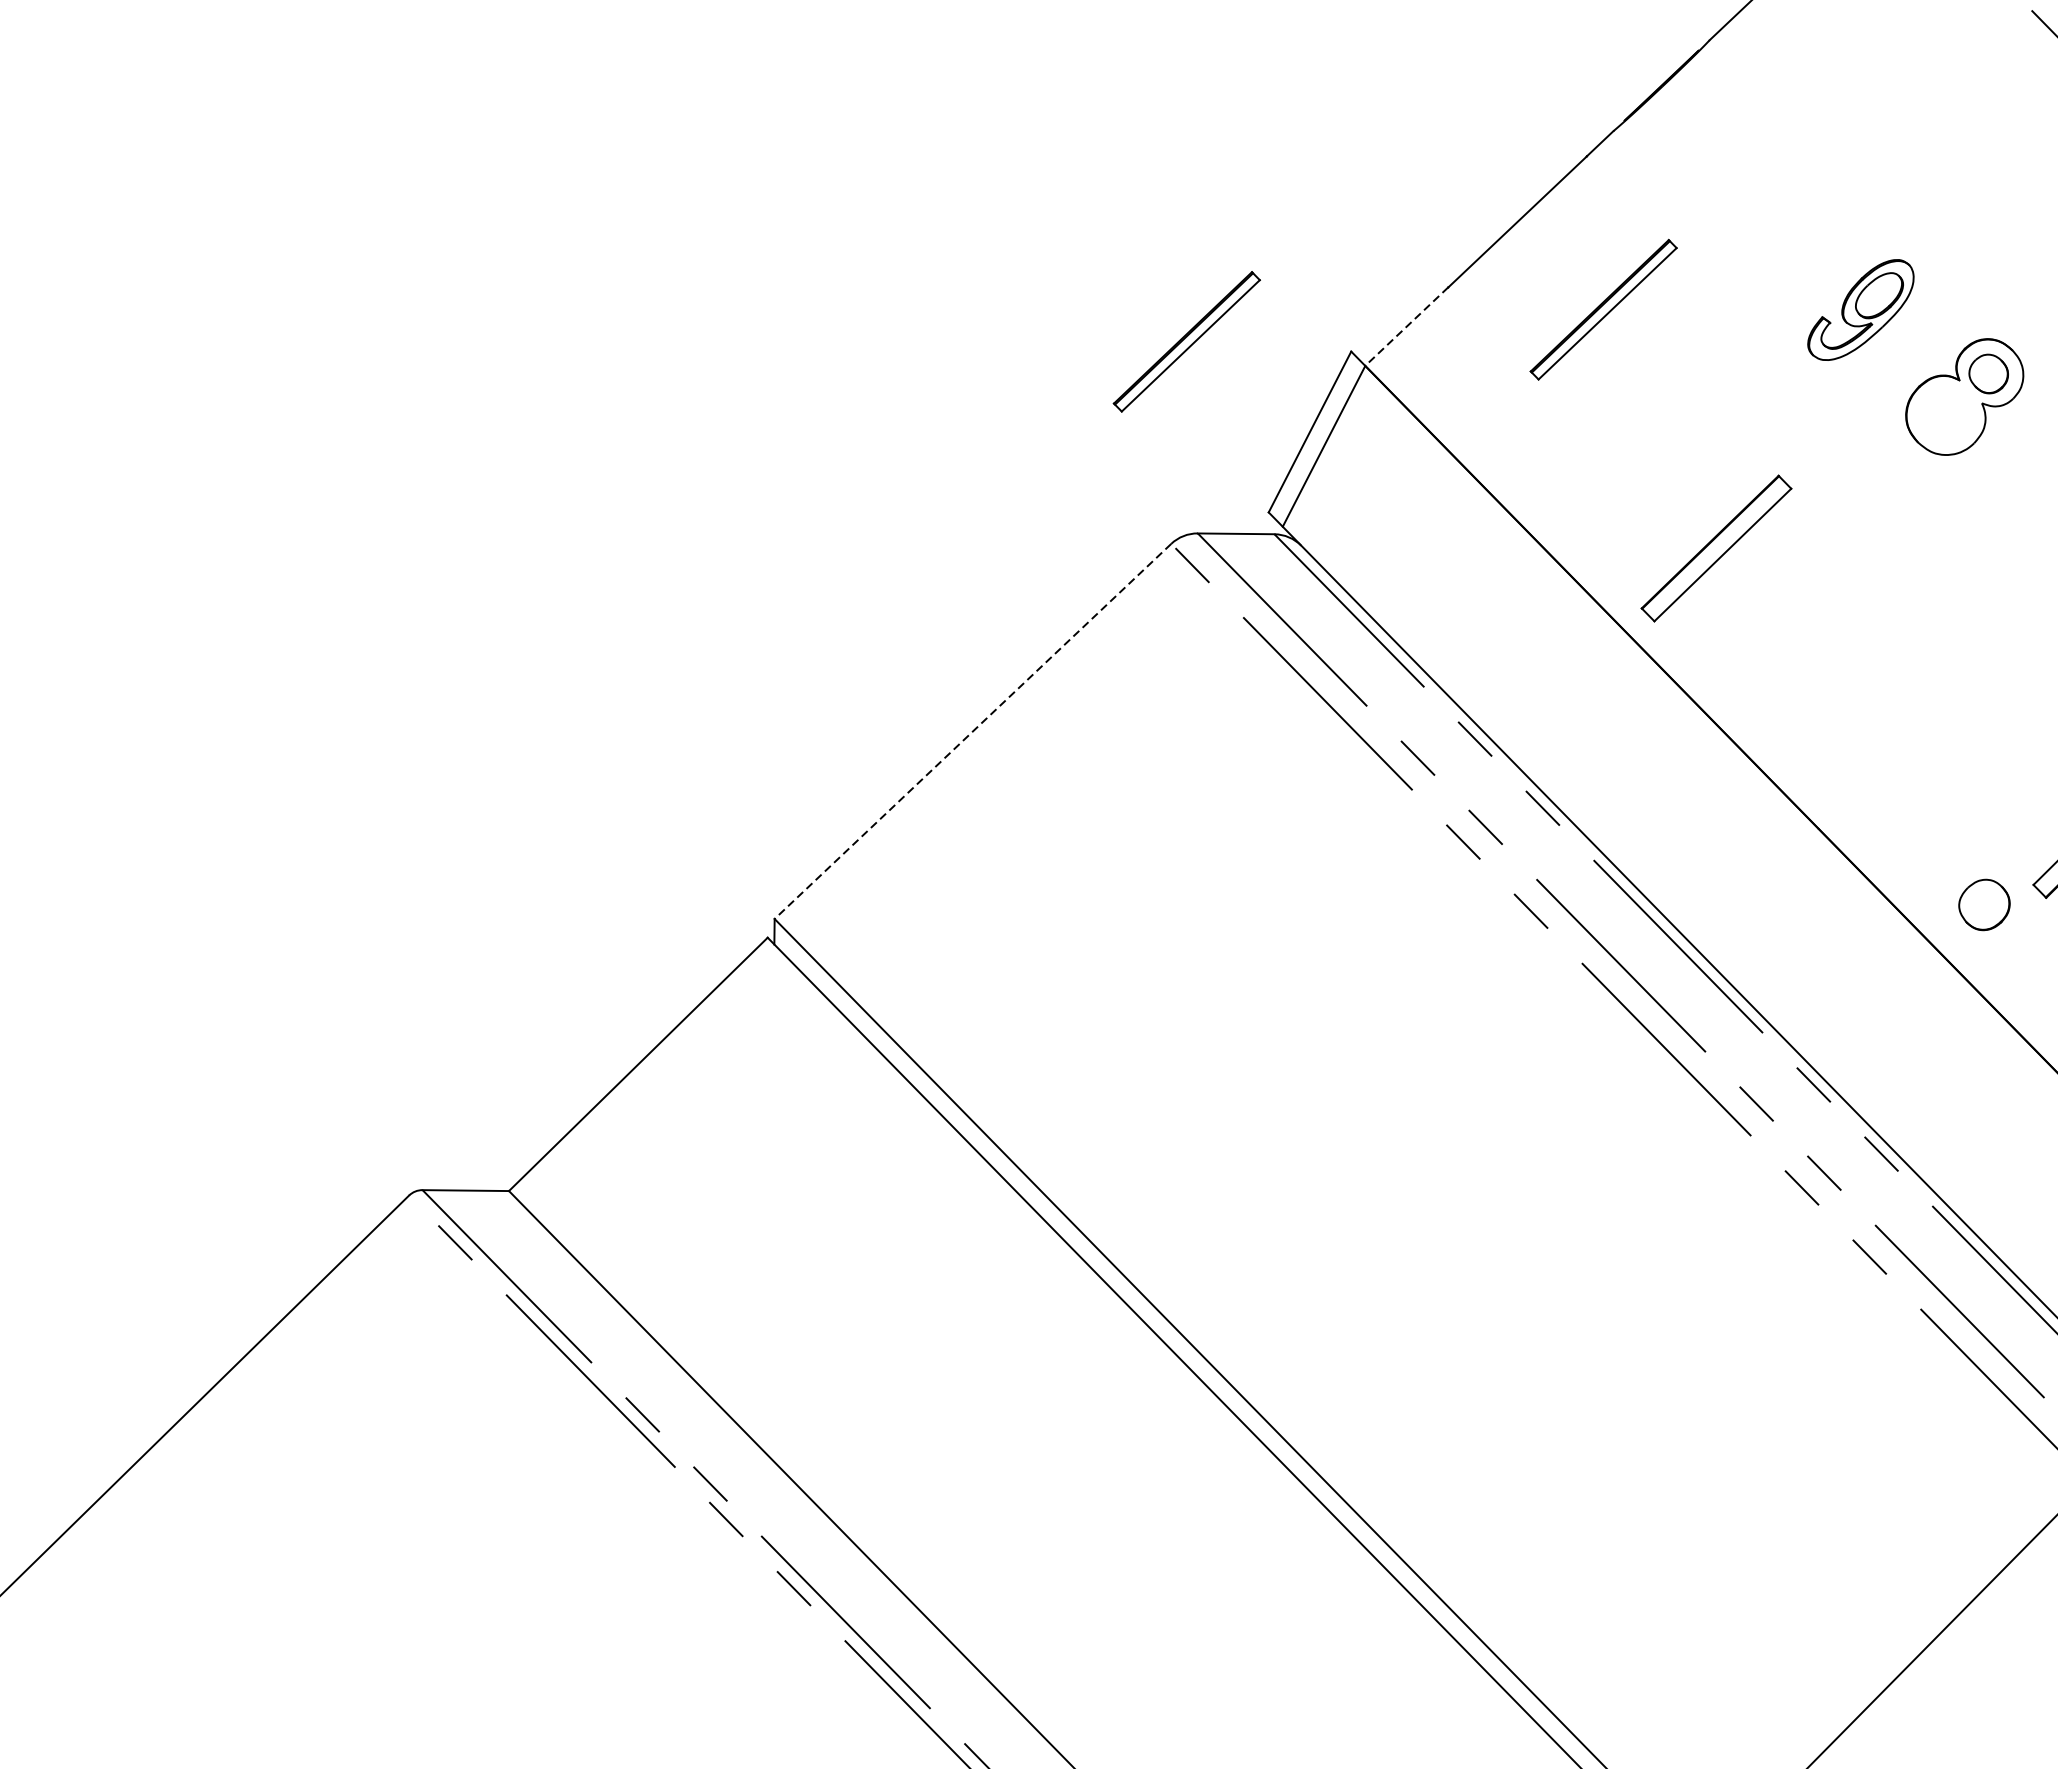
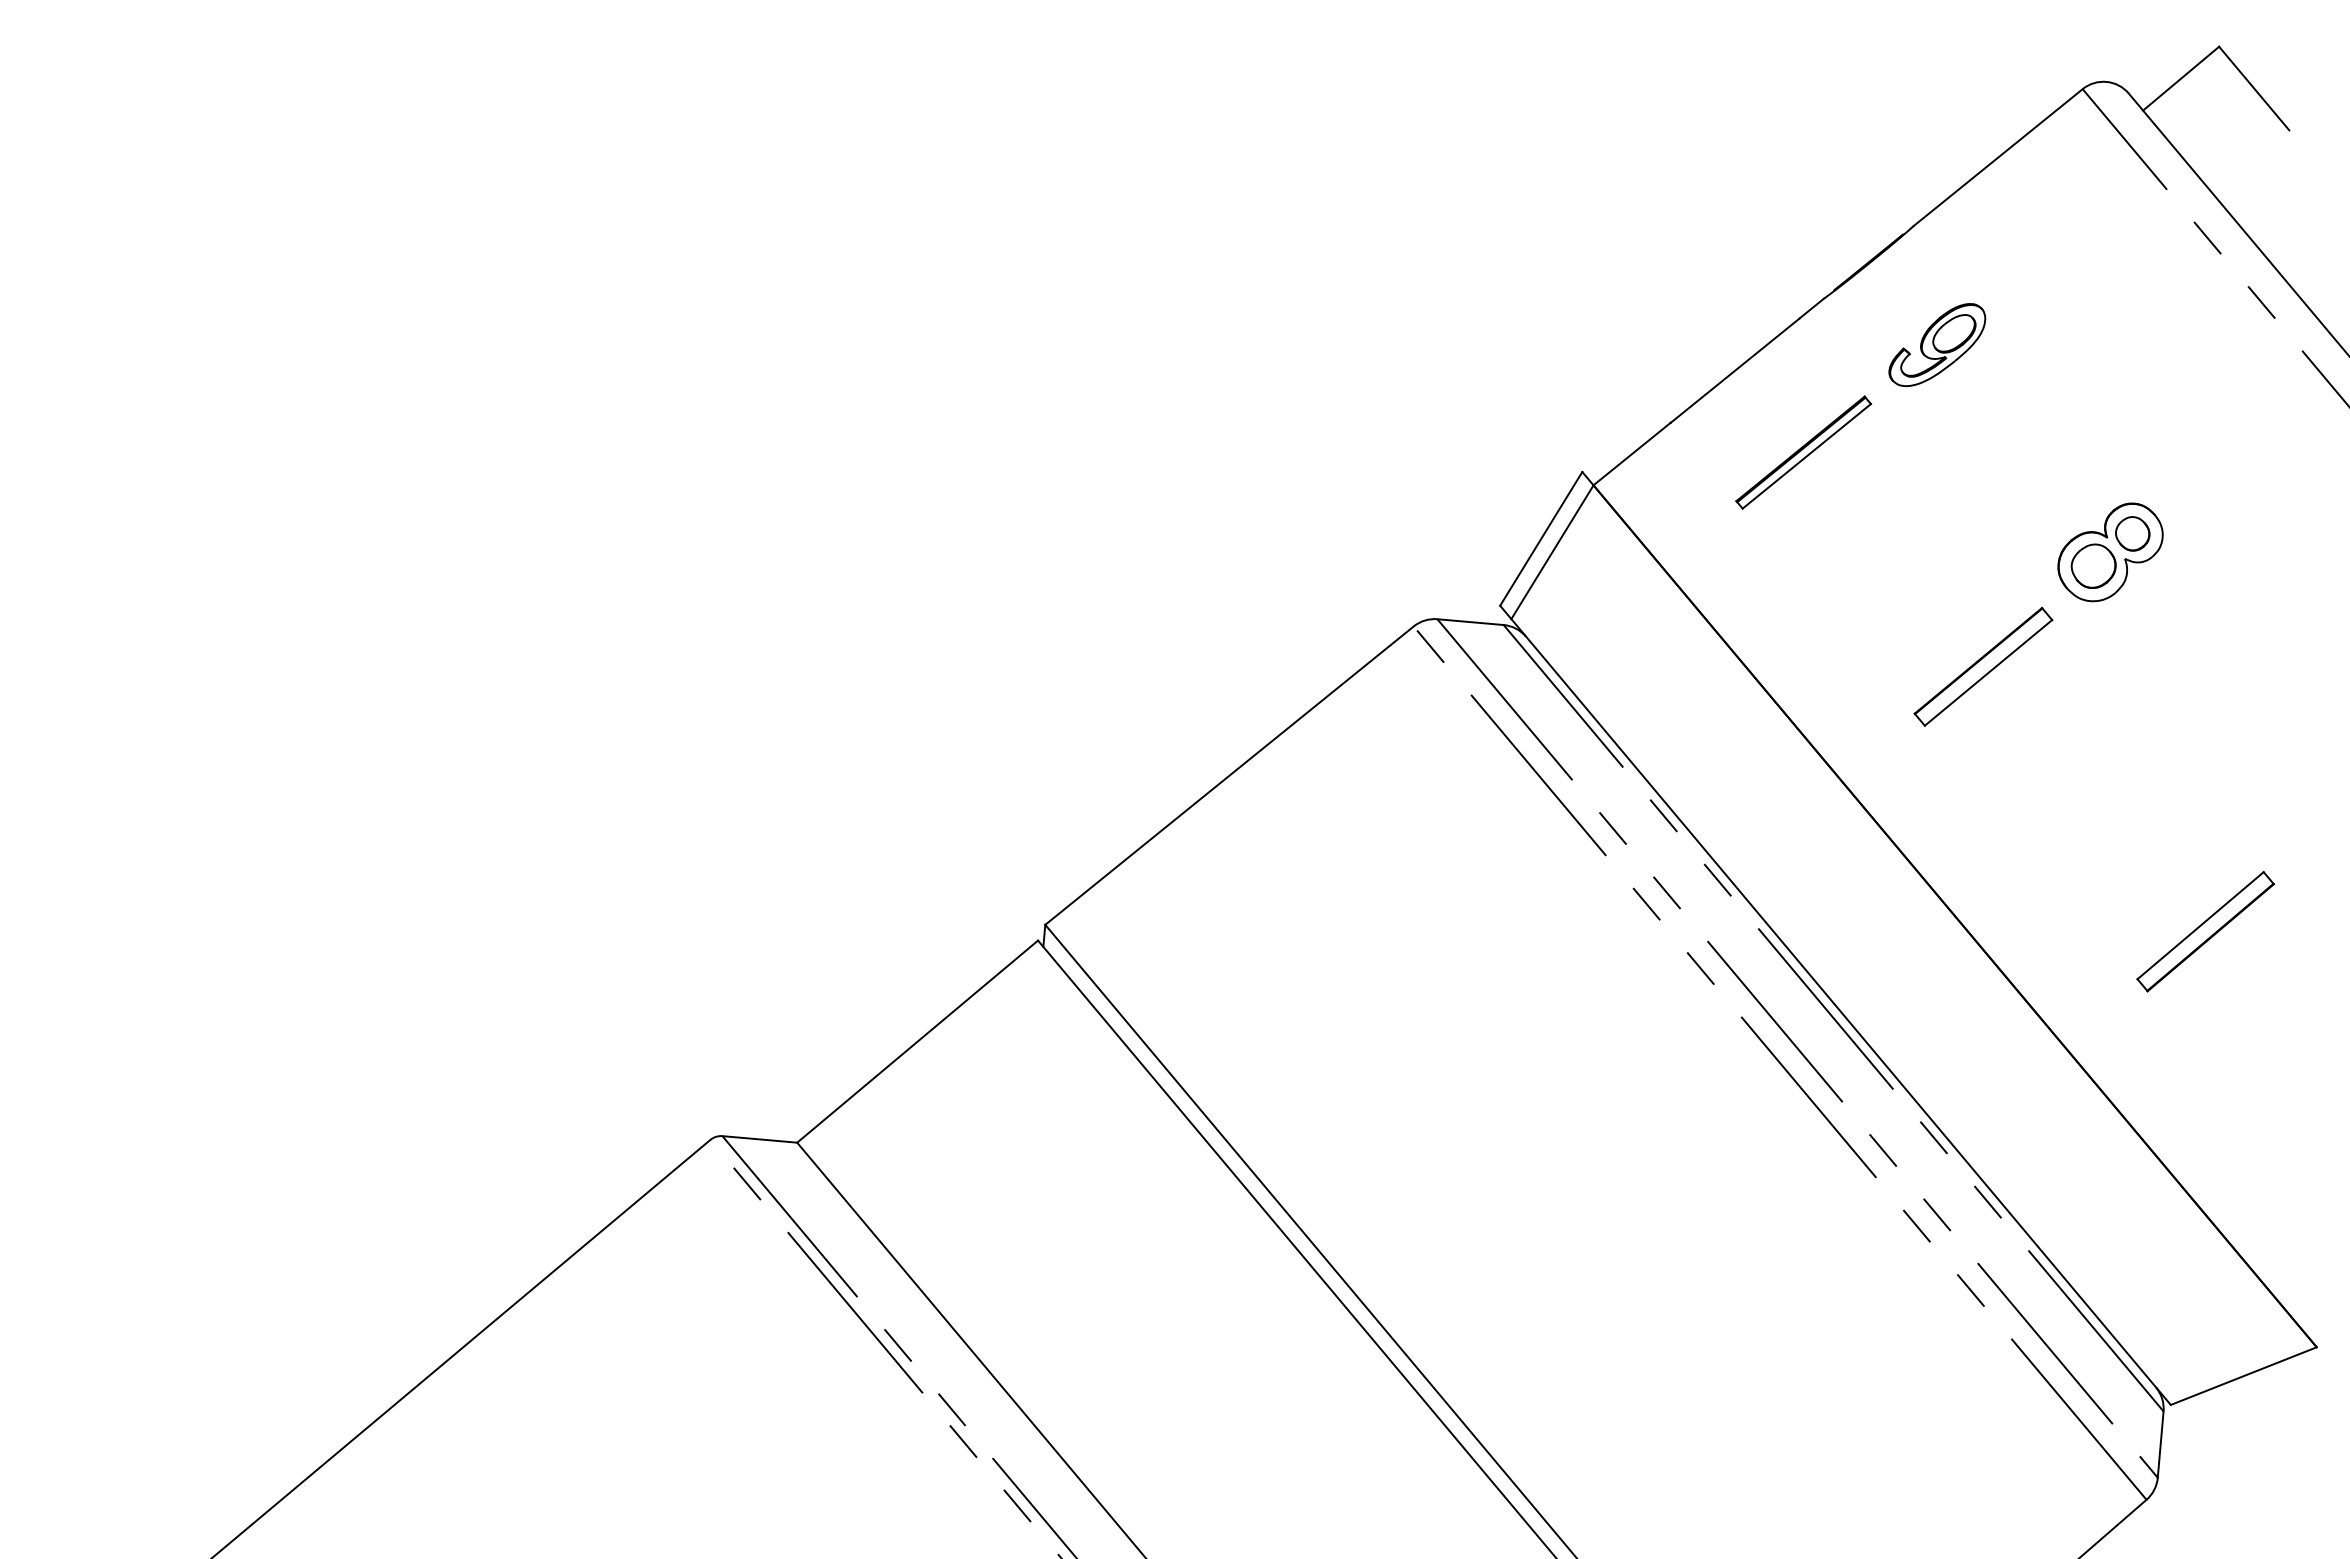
part: (1861, 309) -> (1937, 344), moved
line: (1407, 327) -> (1632, 454), dashed -> solid
part: (1186, 341) -> (1440, 452), removed
part: (1716, 548) -> (1983, 666), moved
line: (972, 731) -> (1229, 775), dashed -> solid
part: (1984, 904) -> (2093, 565), moved

